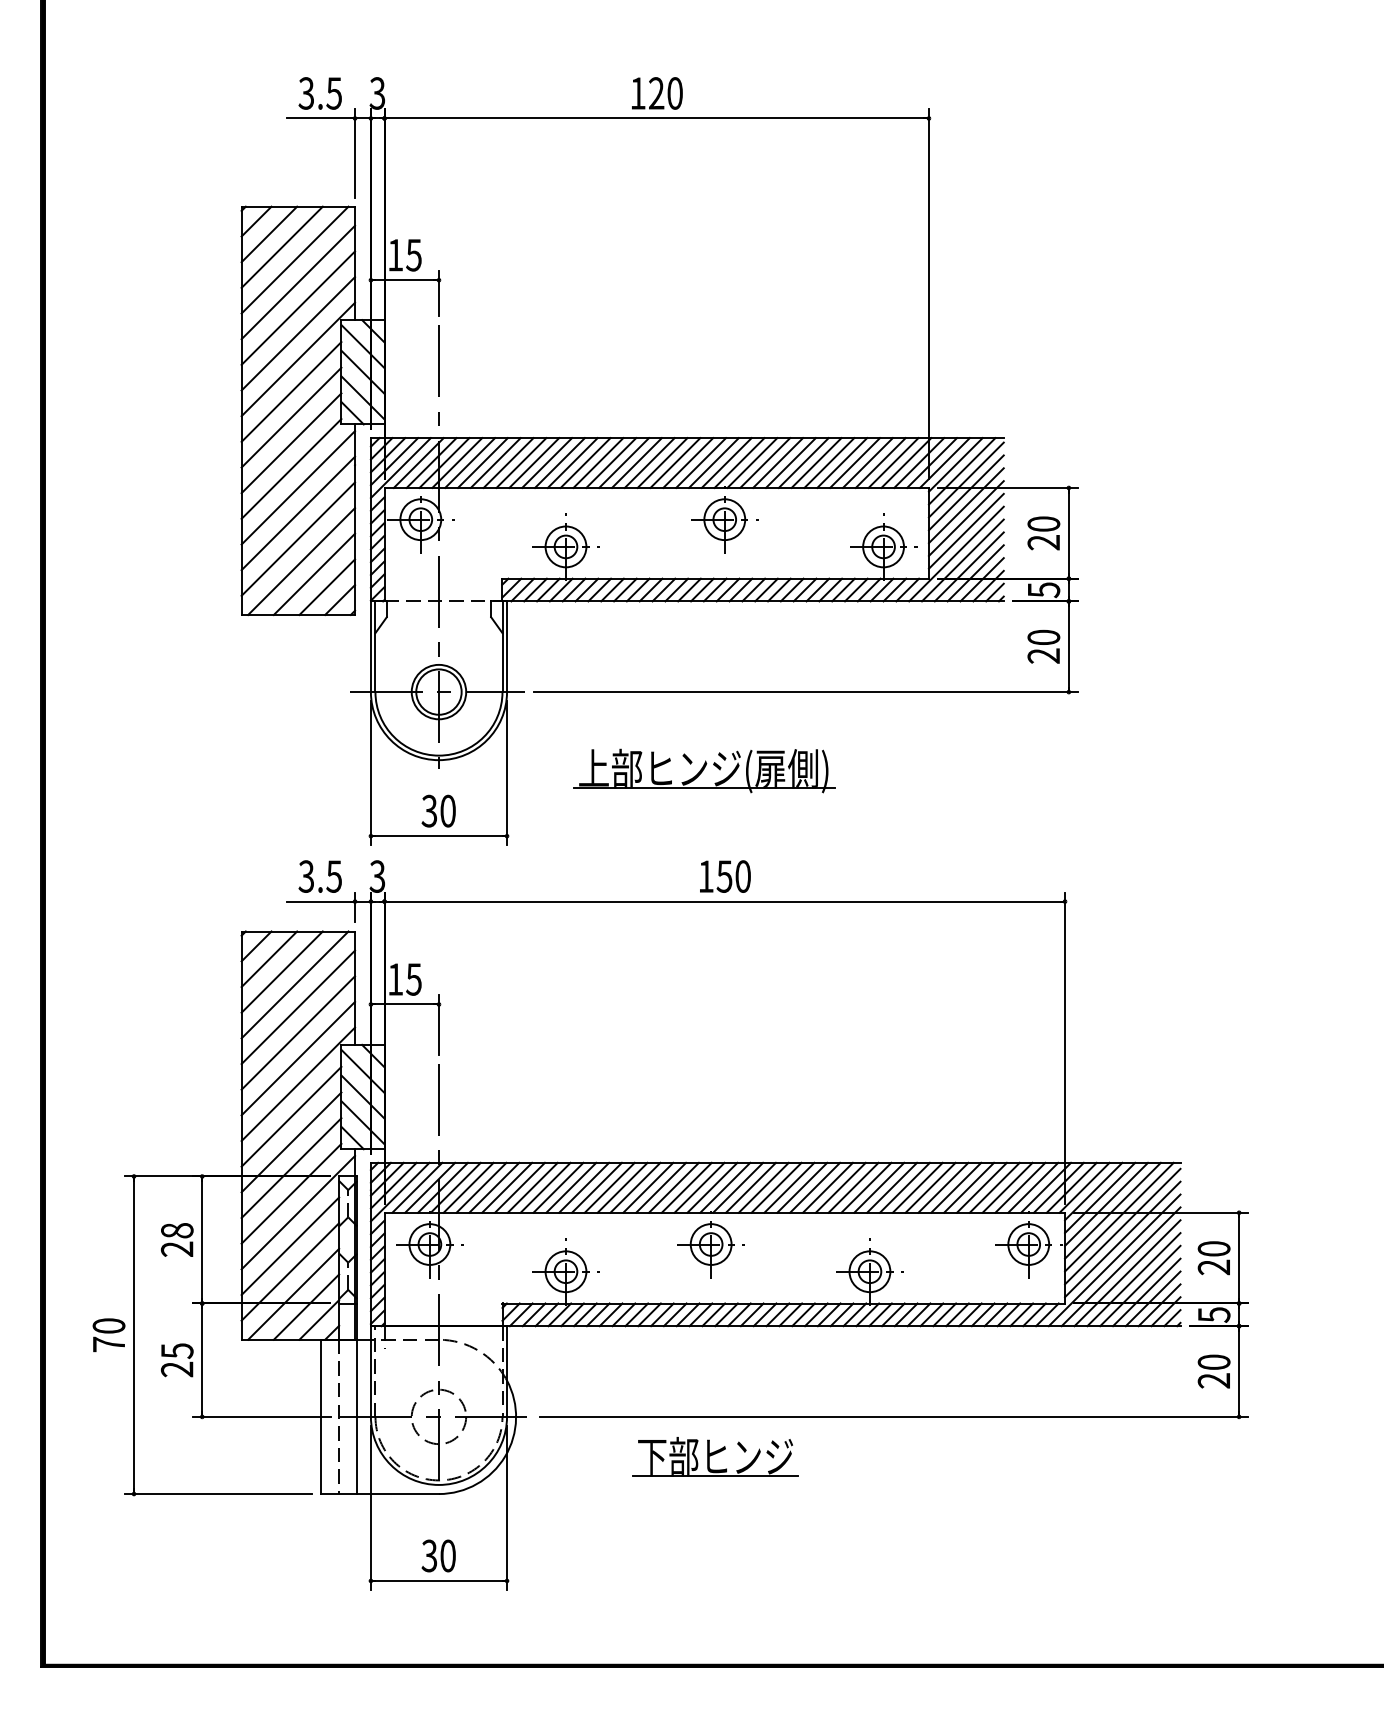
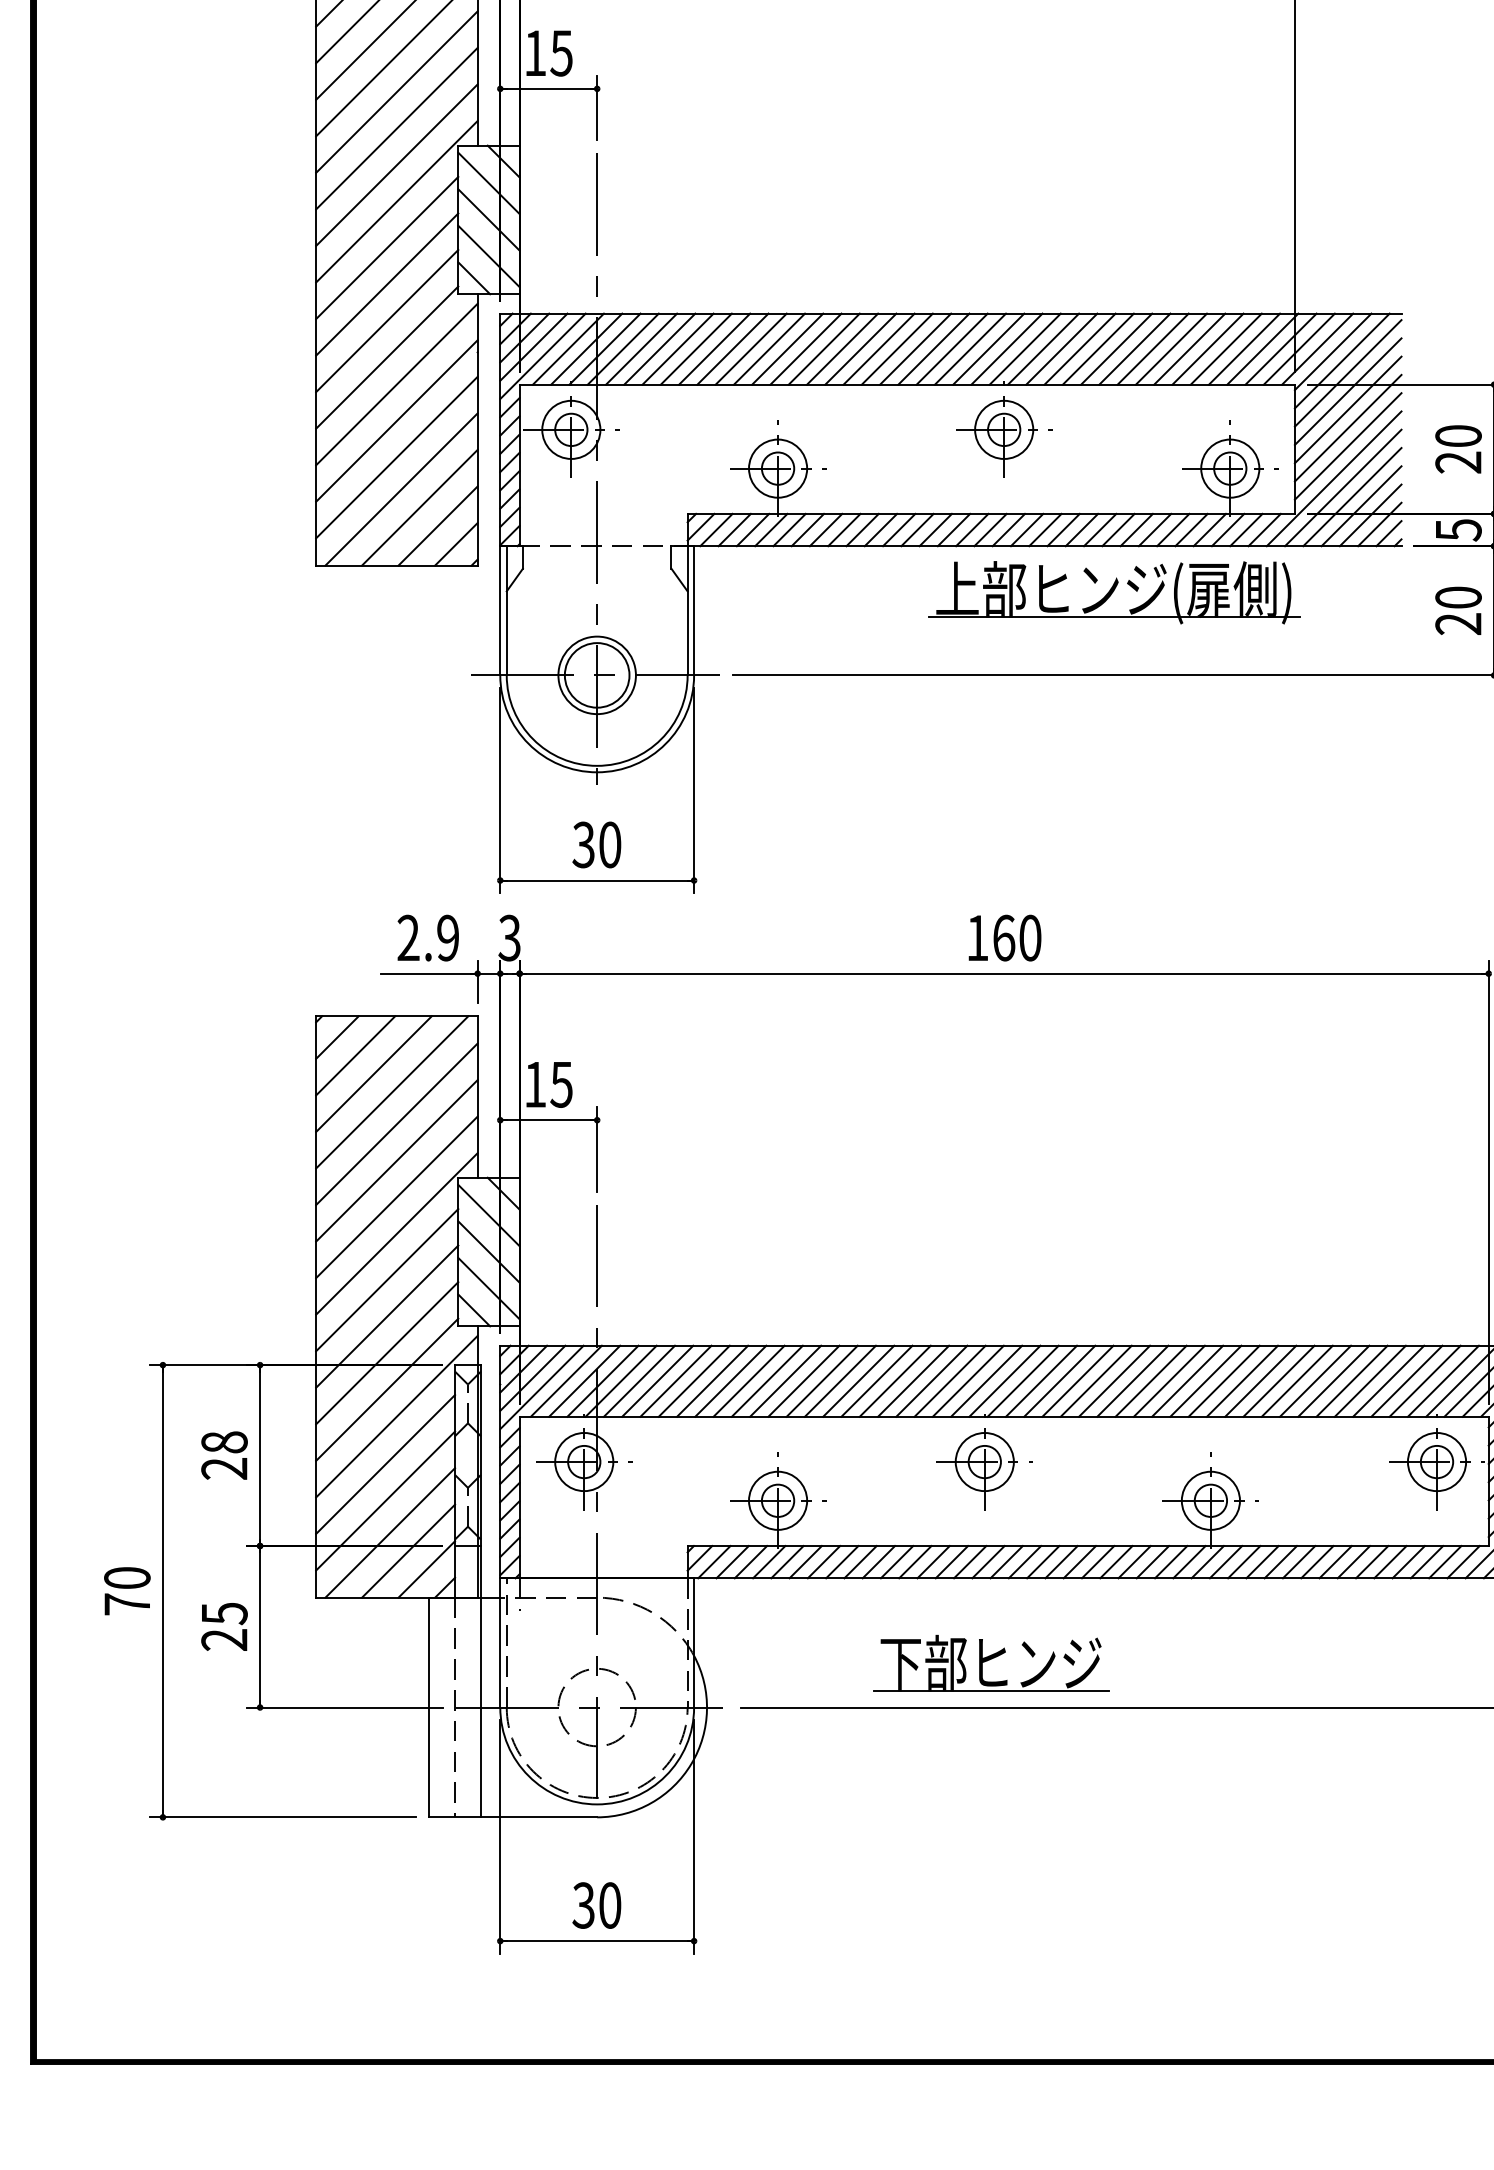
part: (704, 770) -> (1114, 591), moved
text: (319, 876) -> (427, 937), 3.5 -> 2.9
text: (724, 876) -> (1003, 937), 150 -> 160
part: (715, 1456) -> (990, 1662), moved

